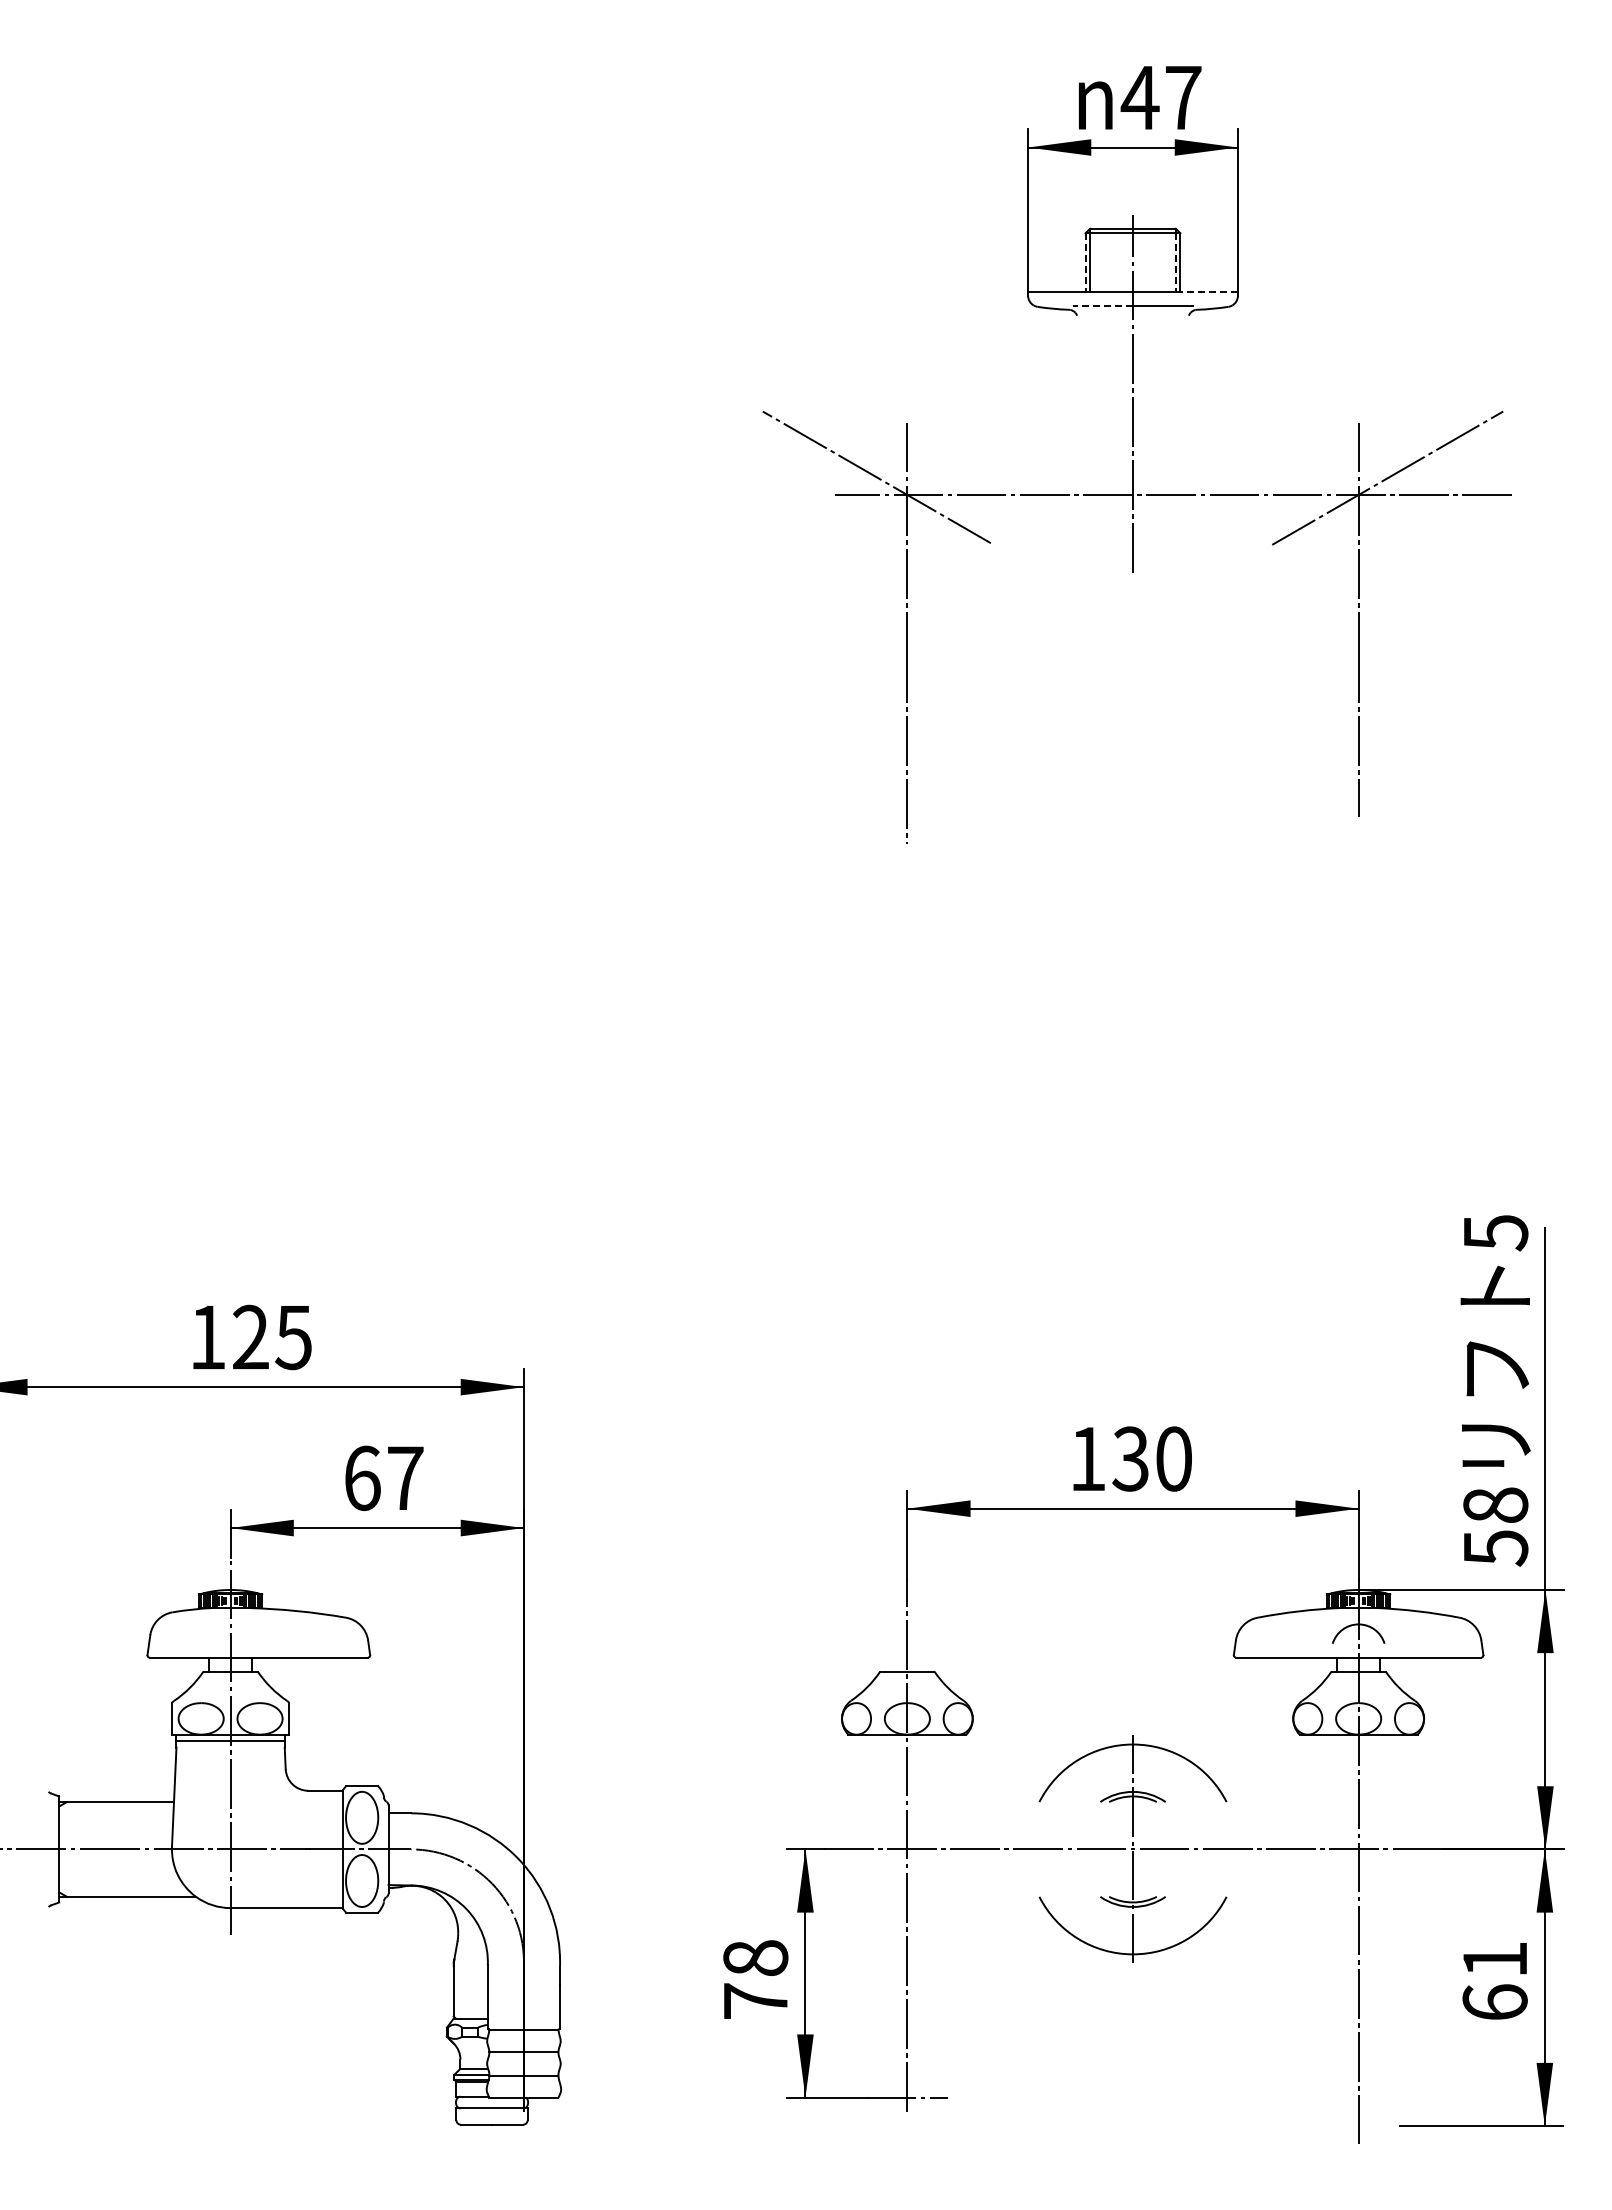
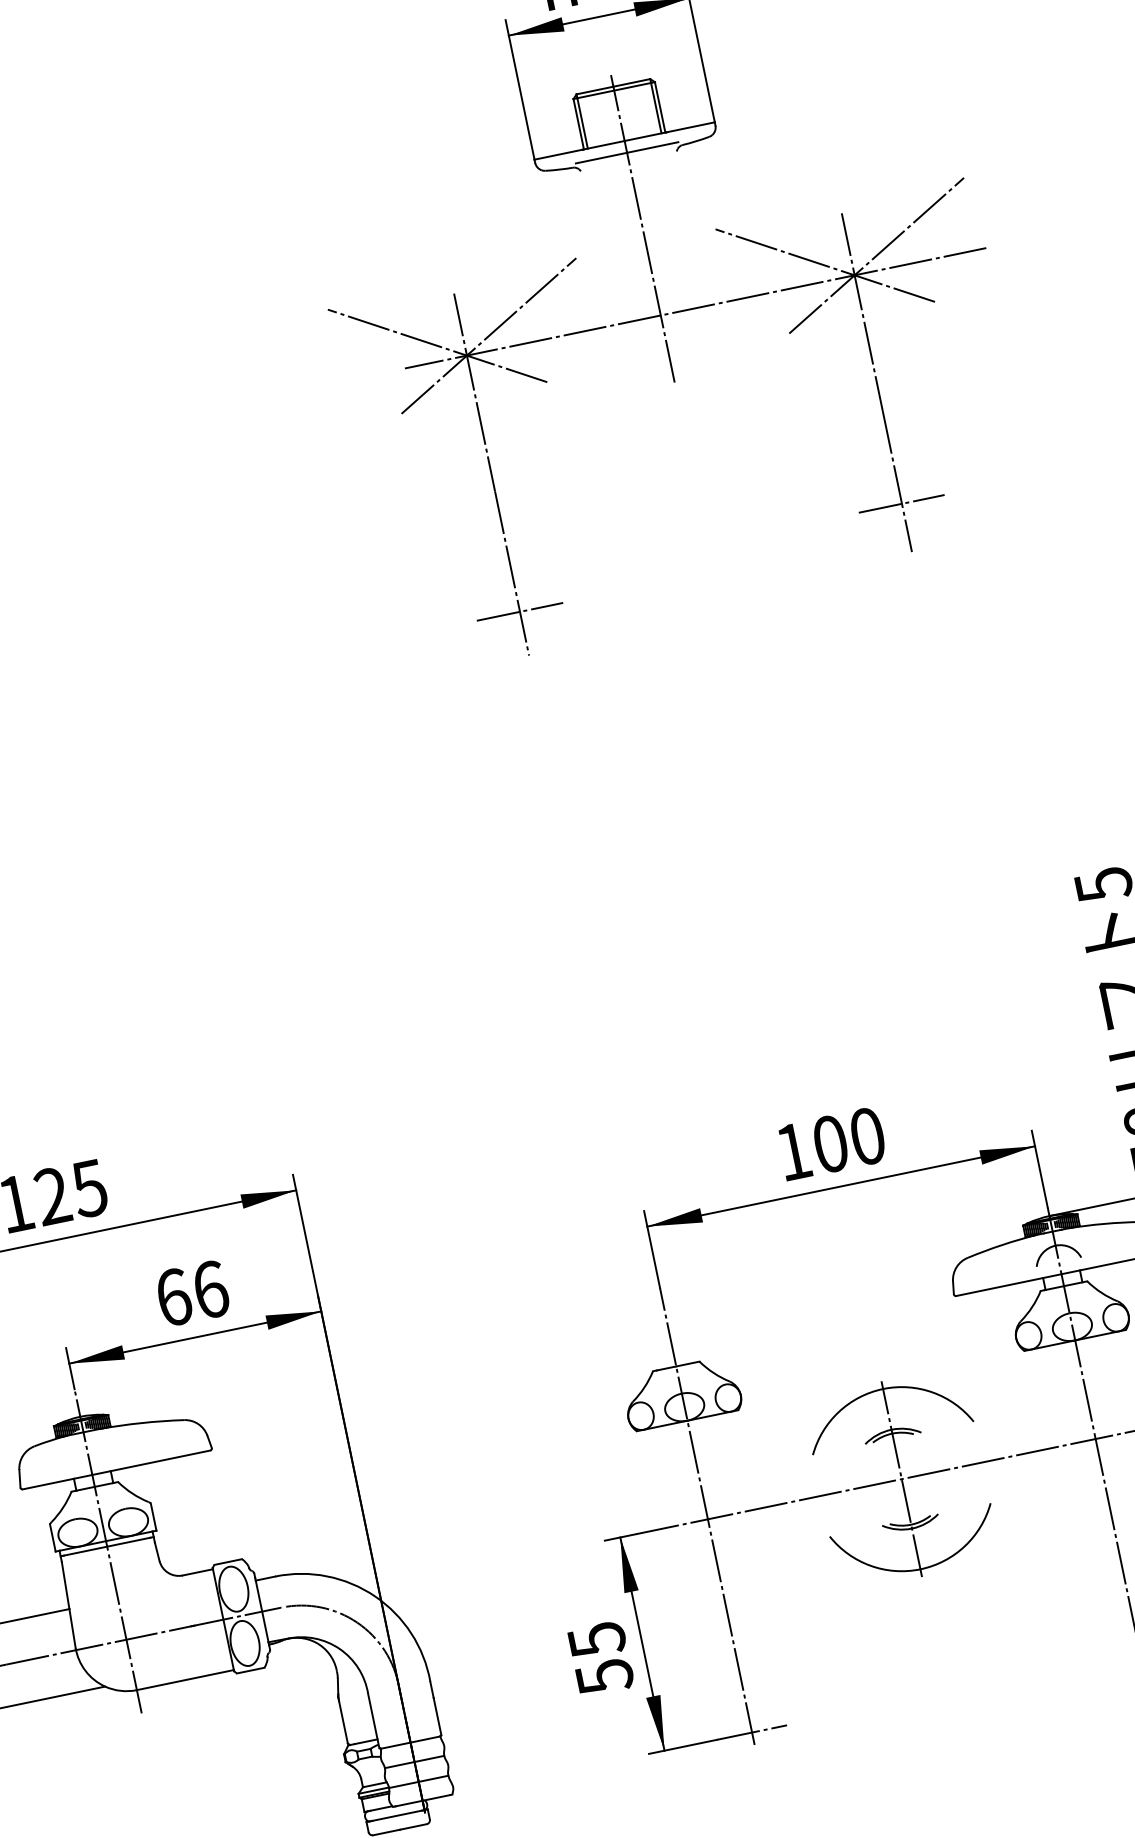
line: (1085, 263) -> (578, 125), dashed -> solid
line: (1175, 263) -> (656, 109), dashed -> solid
line: (1209, 291) -> (690, 127), dashed -> solid
line: (1103, 305) -> (601, 157), dashed -> solid
line: (935, 477) -> (487, 335), added
line: (1328, 477) -> (825, 265), added
line: (1358, 760) -> (901, 503), added
line: (907, 793) -> (520, 612), added
text: (1130, 1458) -> (830, 1143), 130 -> 100
text: (405, 1478) -> (210, 1289), 67 -> 66
text: (755, 1980) -> (600, 1658), 78 -> 55

